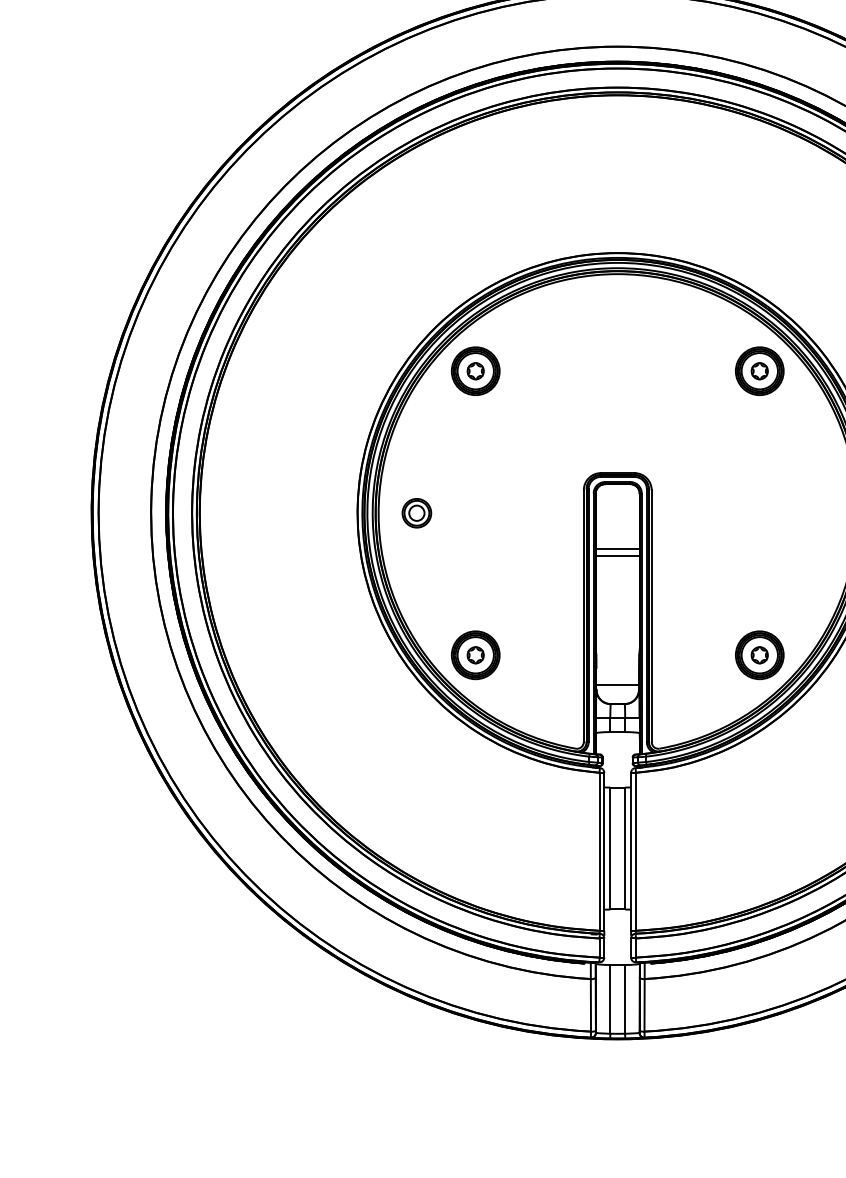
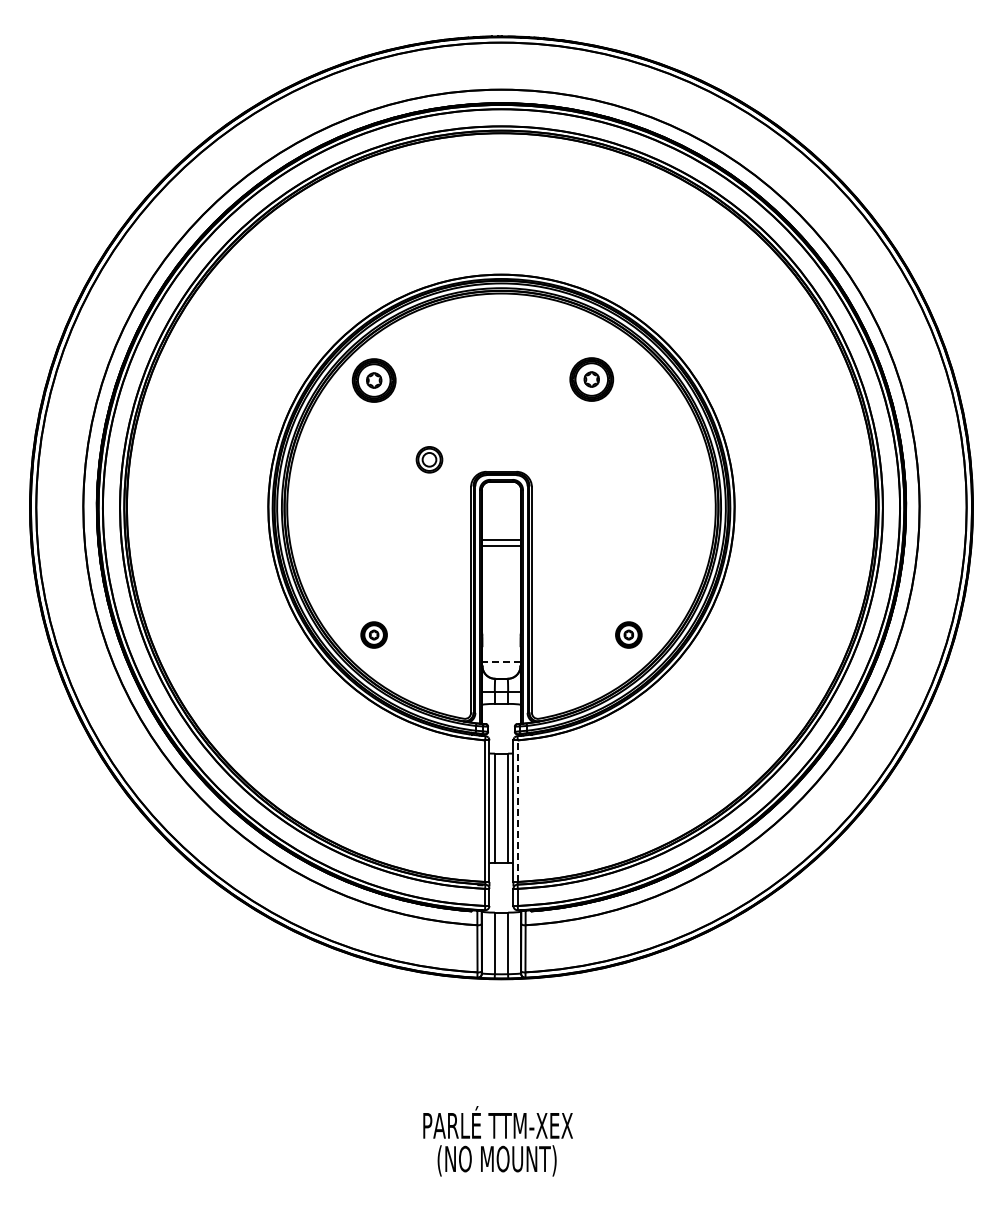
part: (759, 371) -> (591, 379), moved
part: (416, 512) -> (429, 459), moved
part: (474, 654) -> (373, 634), size x0.6
part: (759, 654) -> (628, 634), size x0.6
line: (617, 684) -> (501, 661), solid -> dashed
line: (635, 852) -> (517, 811), solid -> dashed

